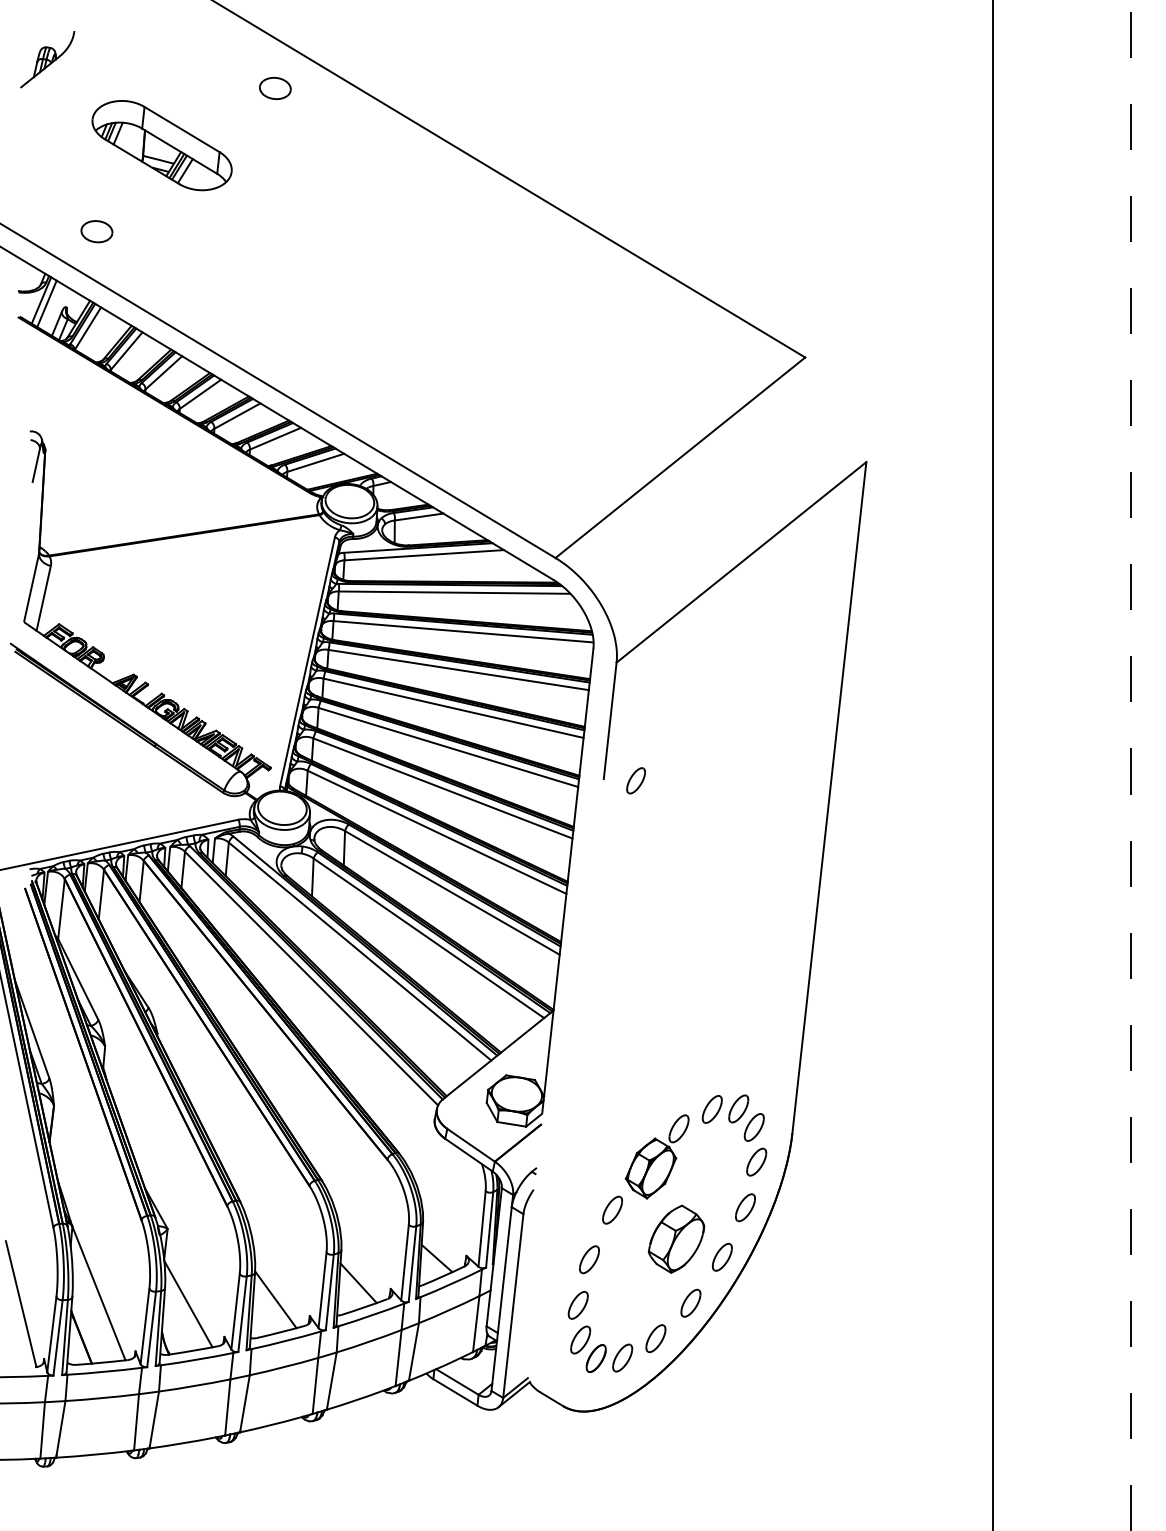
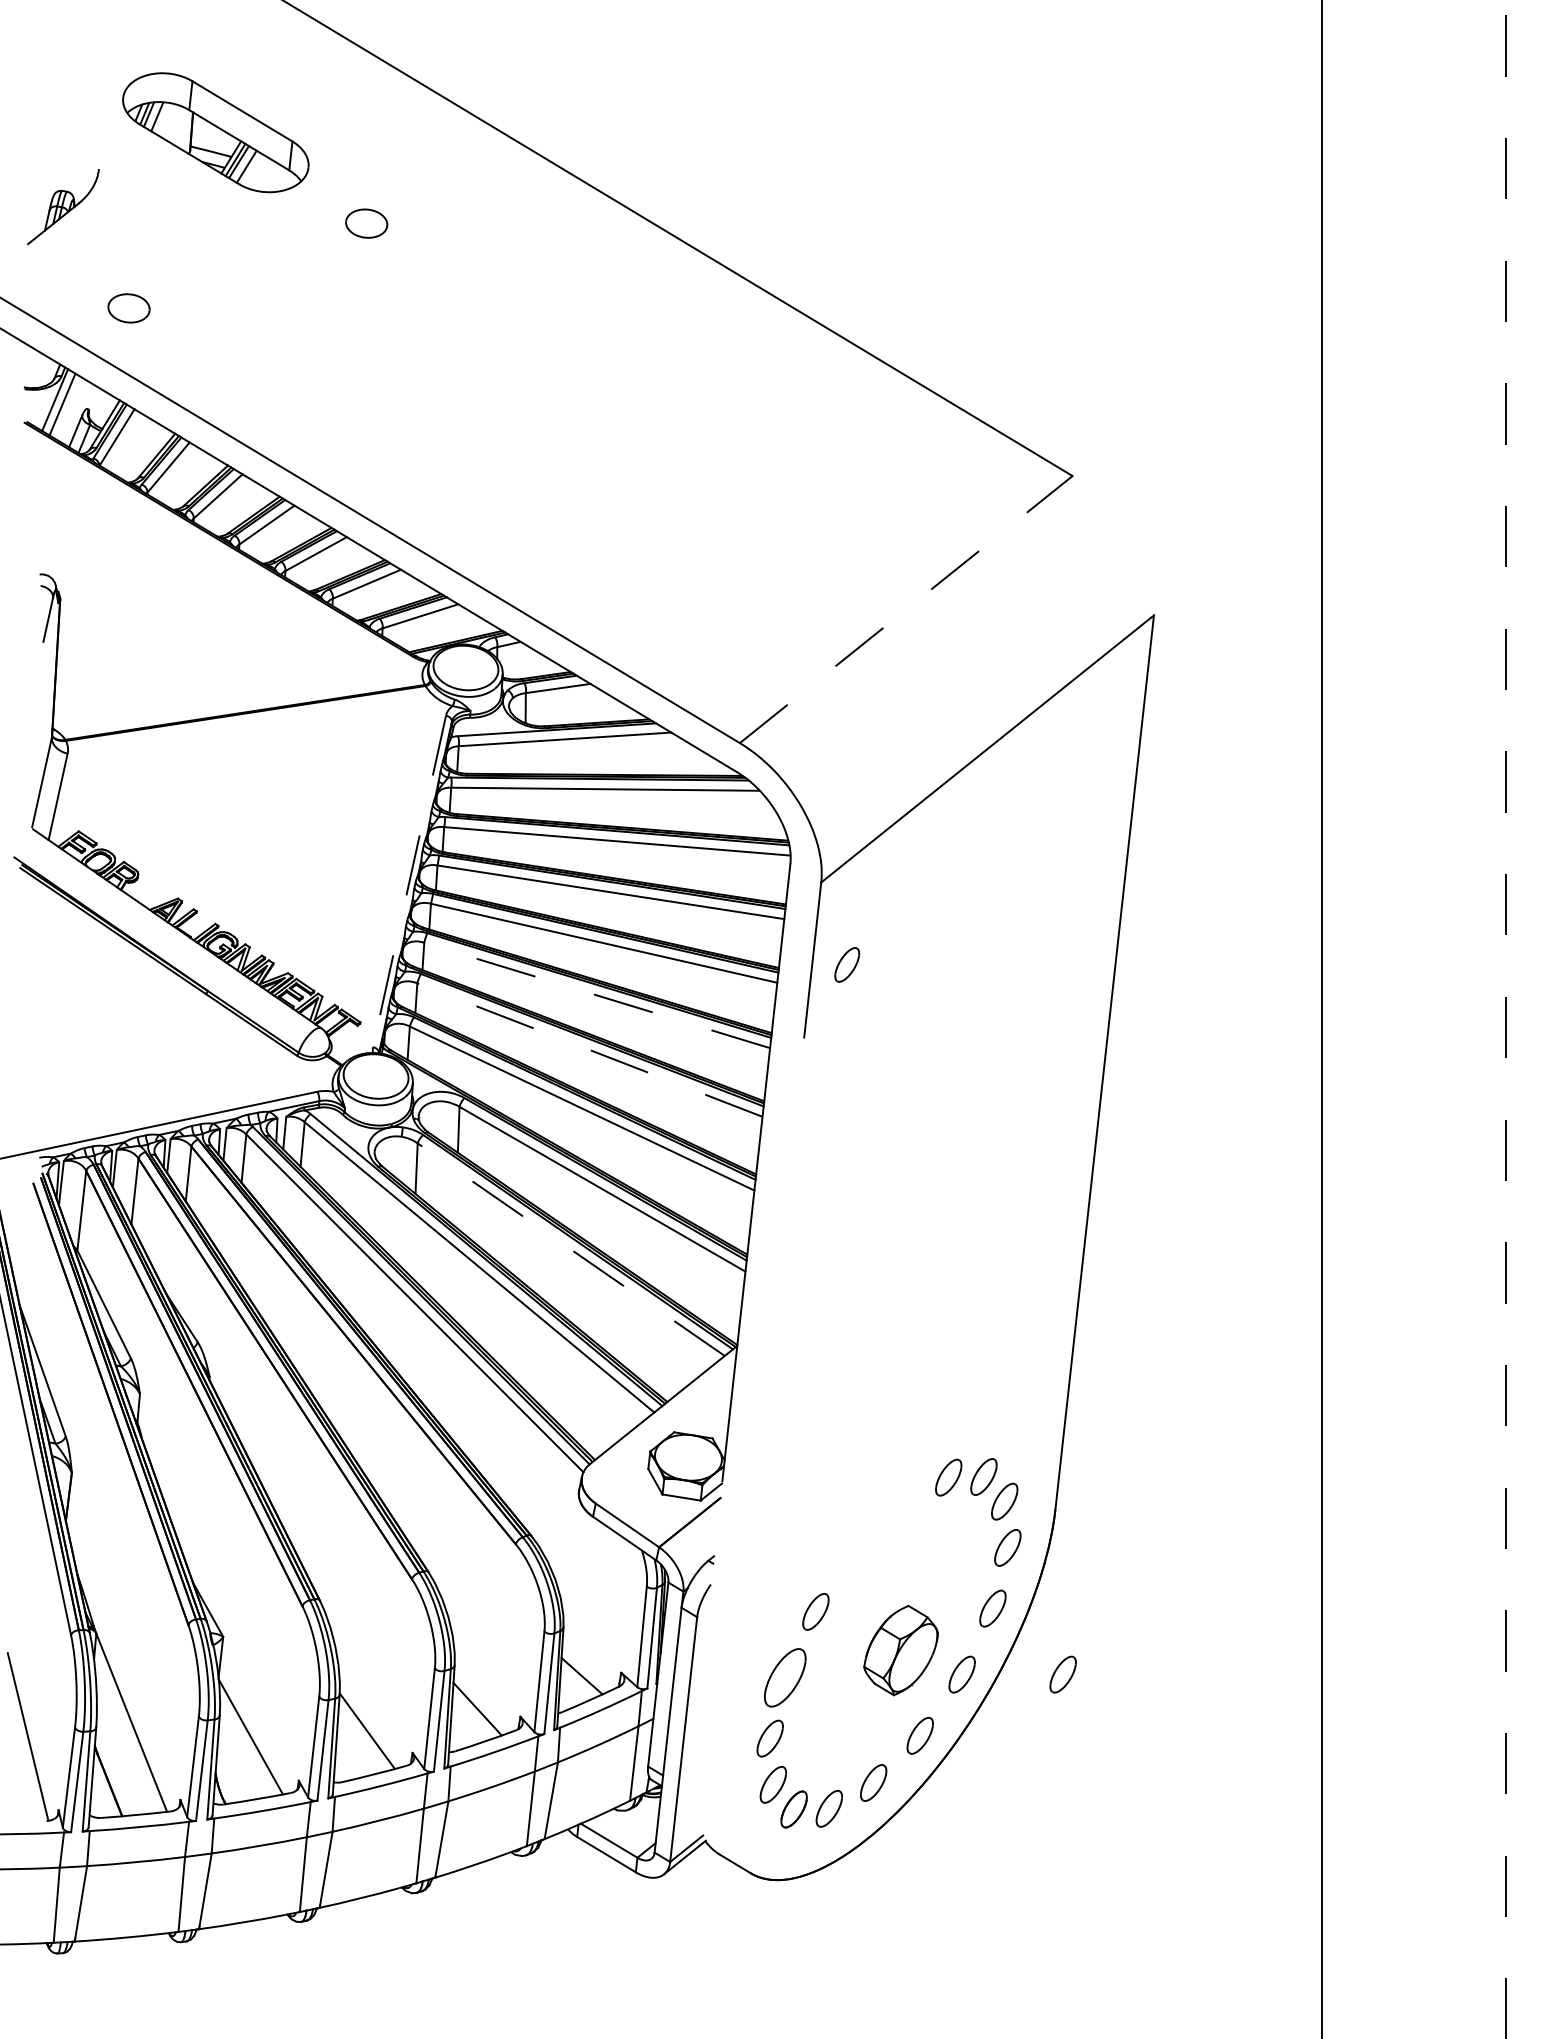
part: (47, 59) -> (63, 207), moved
part: (275, 88) -> (366, 223), moved
part: (161, 145) -> (215, 132), moved
line: (680, 457) -> (906, 609), solid -> dashed
line: (307, 661) -> (409, 881), solid -> dashed
line: (448, 747) -> (597, 995), solid -> dashed
part: (636, 780) -> (847, 964), moved
line: (442, 788) -> (589, 1049), solid -> dashed
line: (429, 938) -> (571, 1249), solid -> dashed
part: (657, 1156) -> (875, 1540), removed
part: (797, 1257) -> (1062, 1674), added
part: (589, 1259) -> (784, 1677), size x1.6

